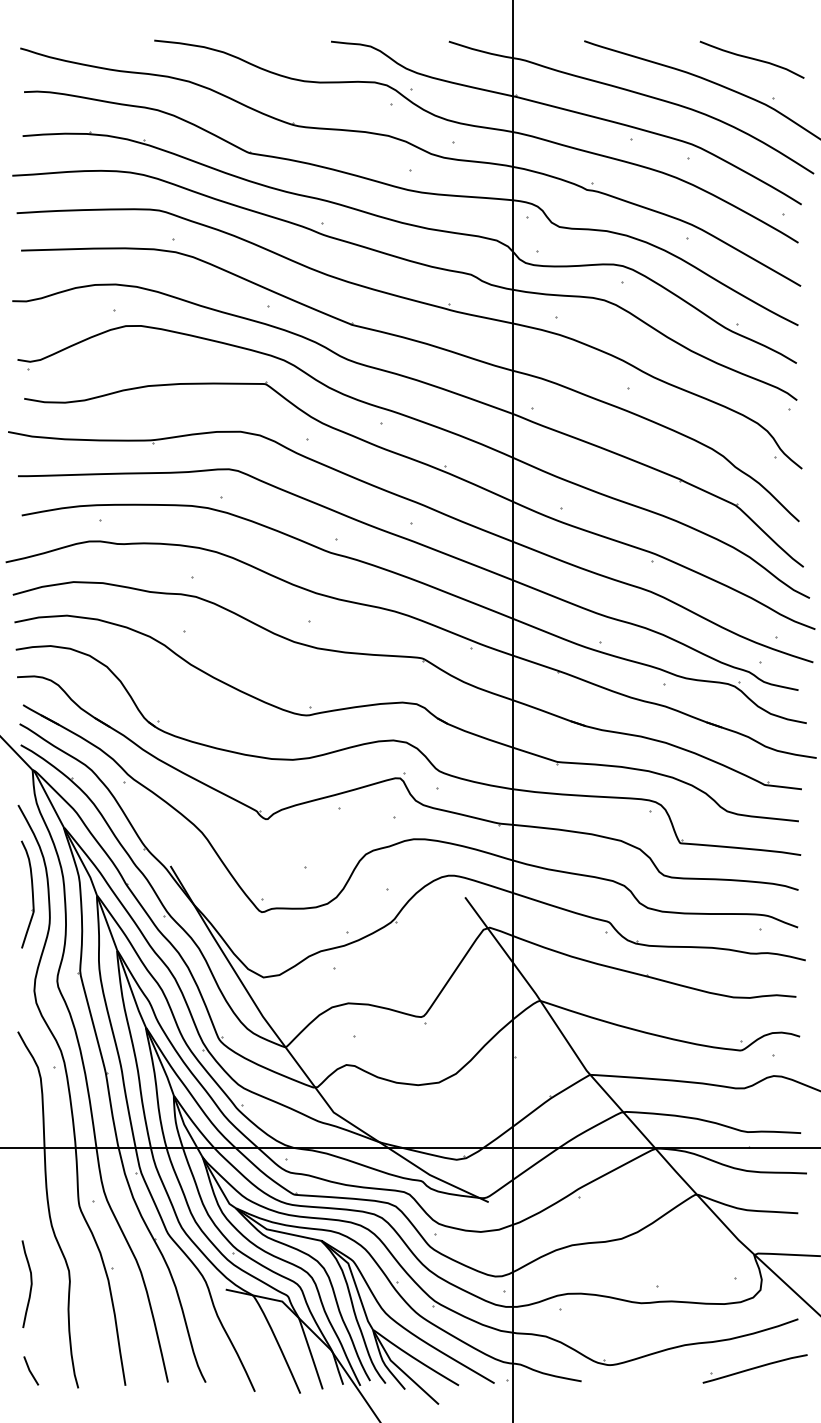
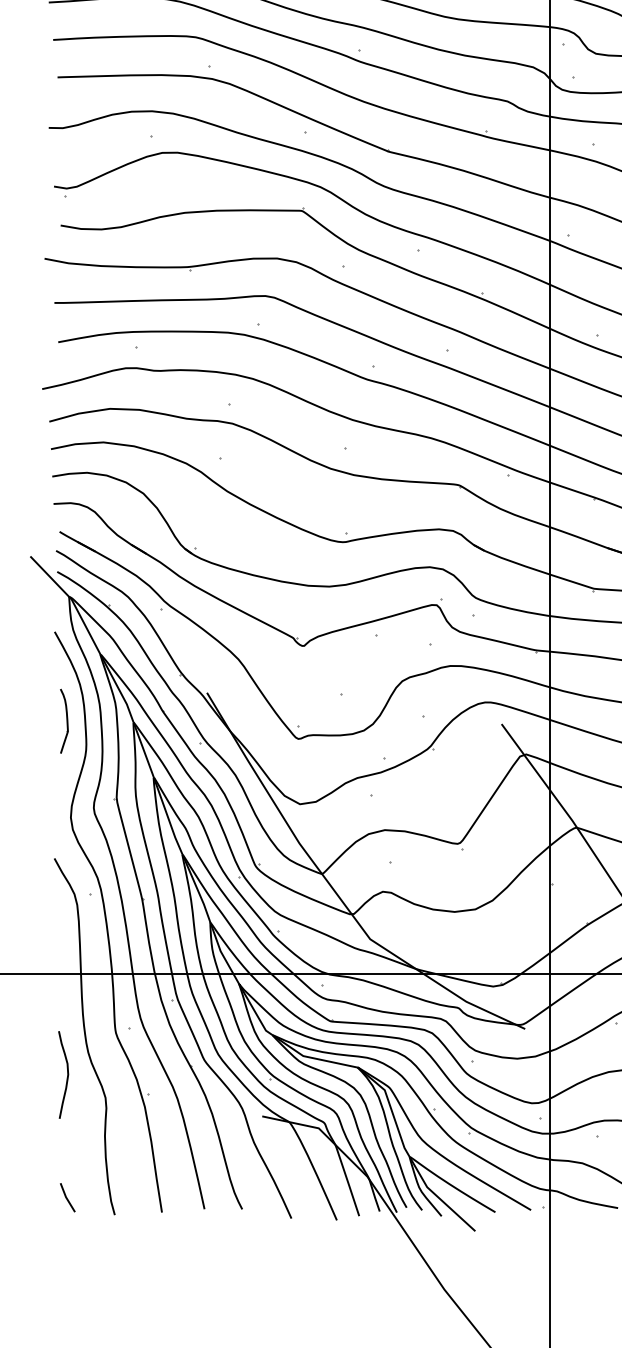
part: (27, 894) -> (63, 721), size x0.6
curve: (30, 1284) -> (66, 1075), moved

